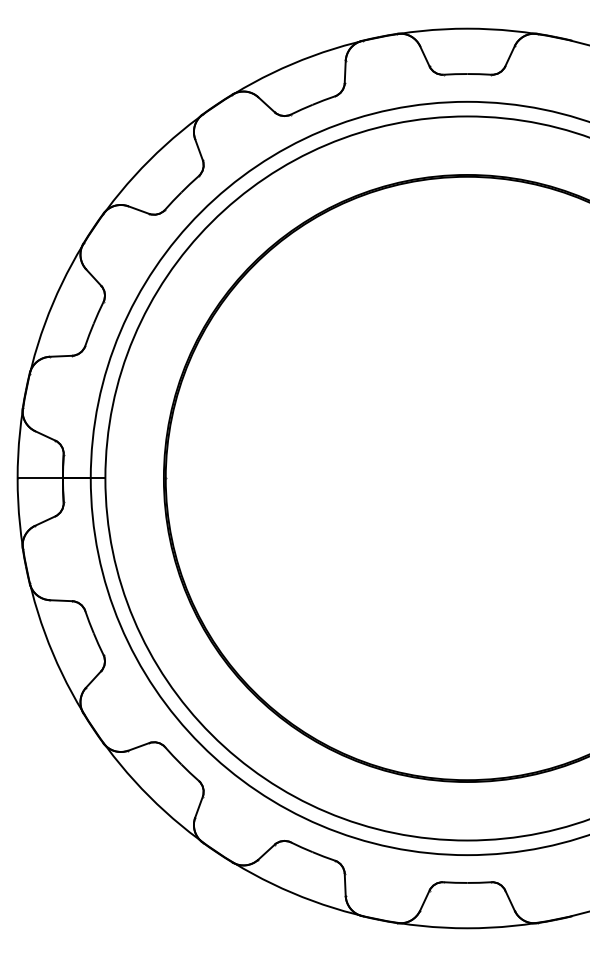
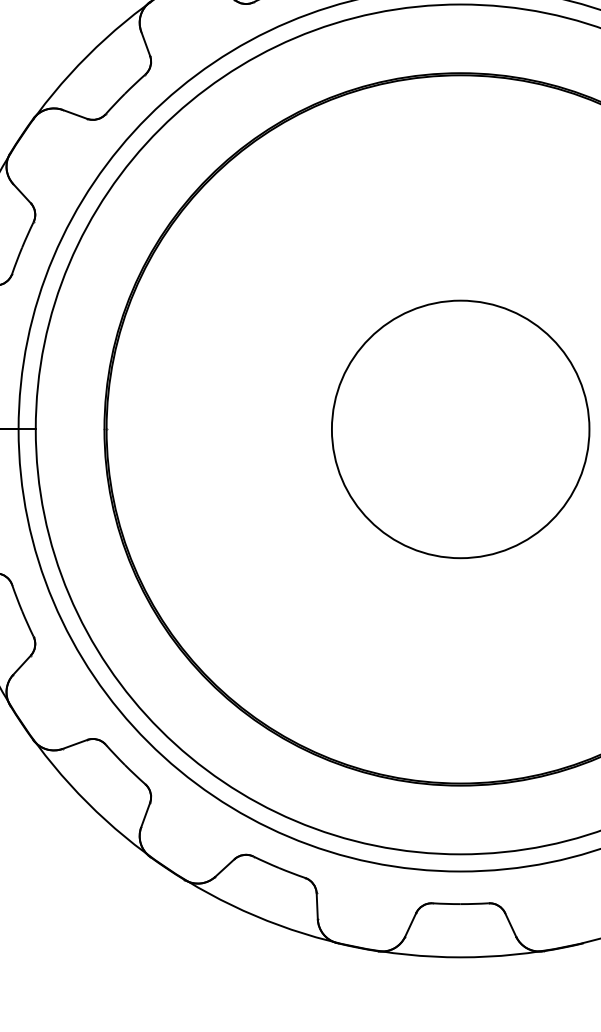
circle: (466, 478) -> (459, 429), added

